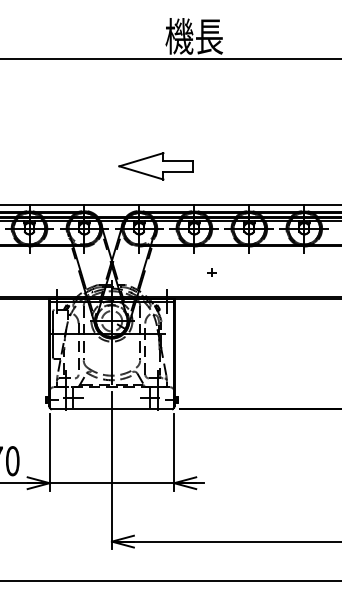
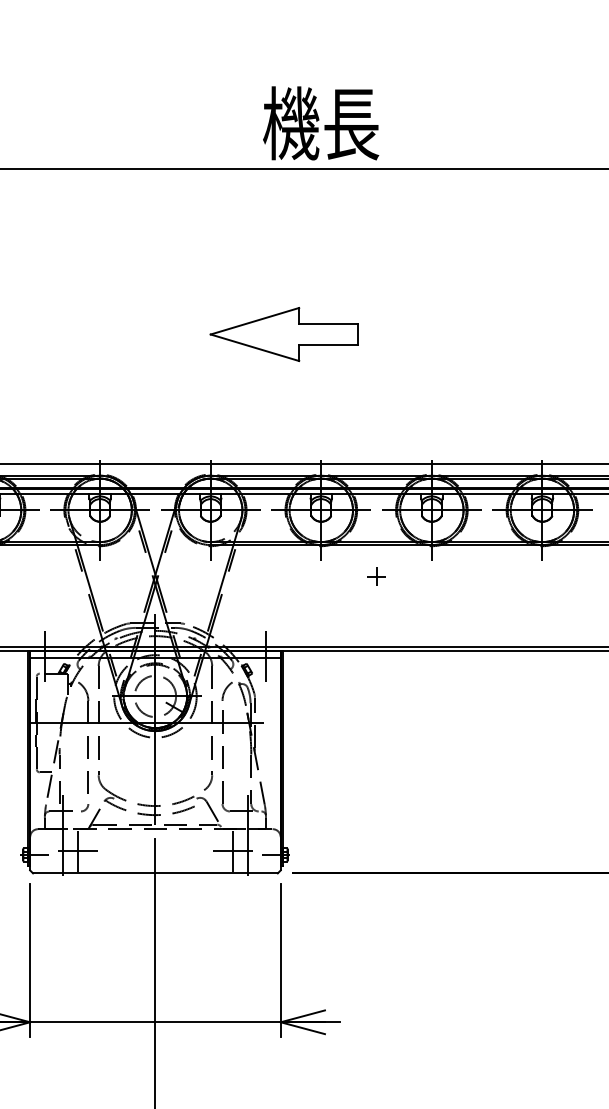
part: (155, 166) -> (283, 334), moved
part: (211, 272) -> (375, 576), moved

